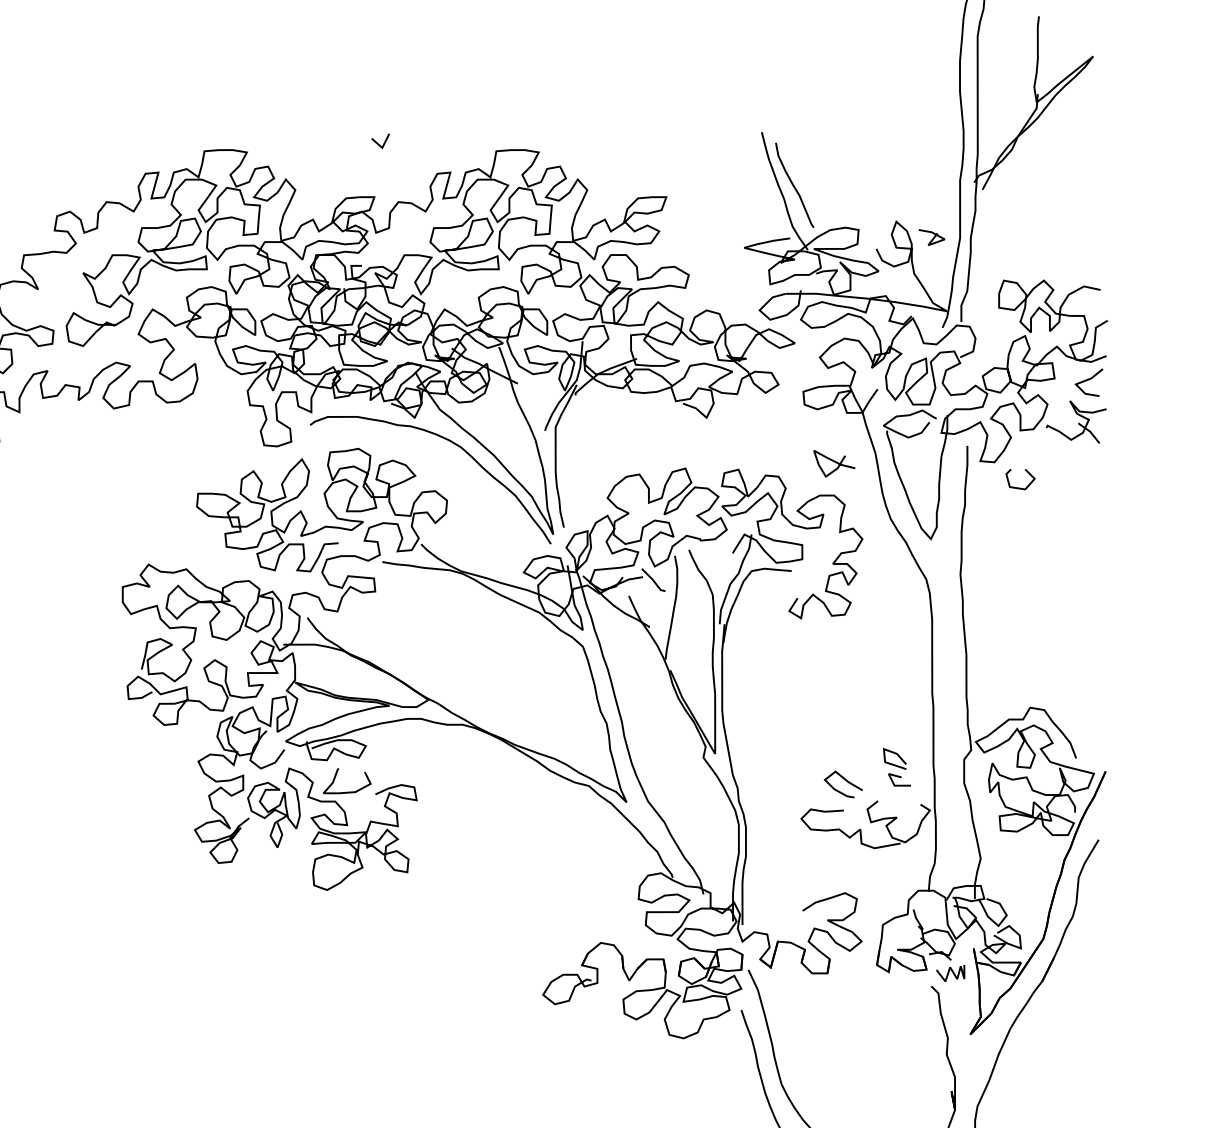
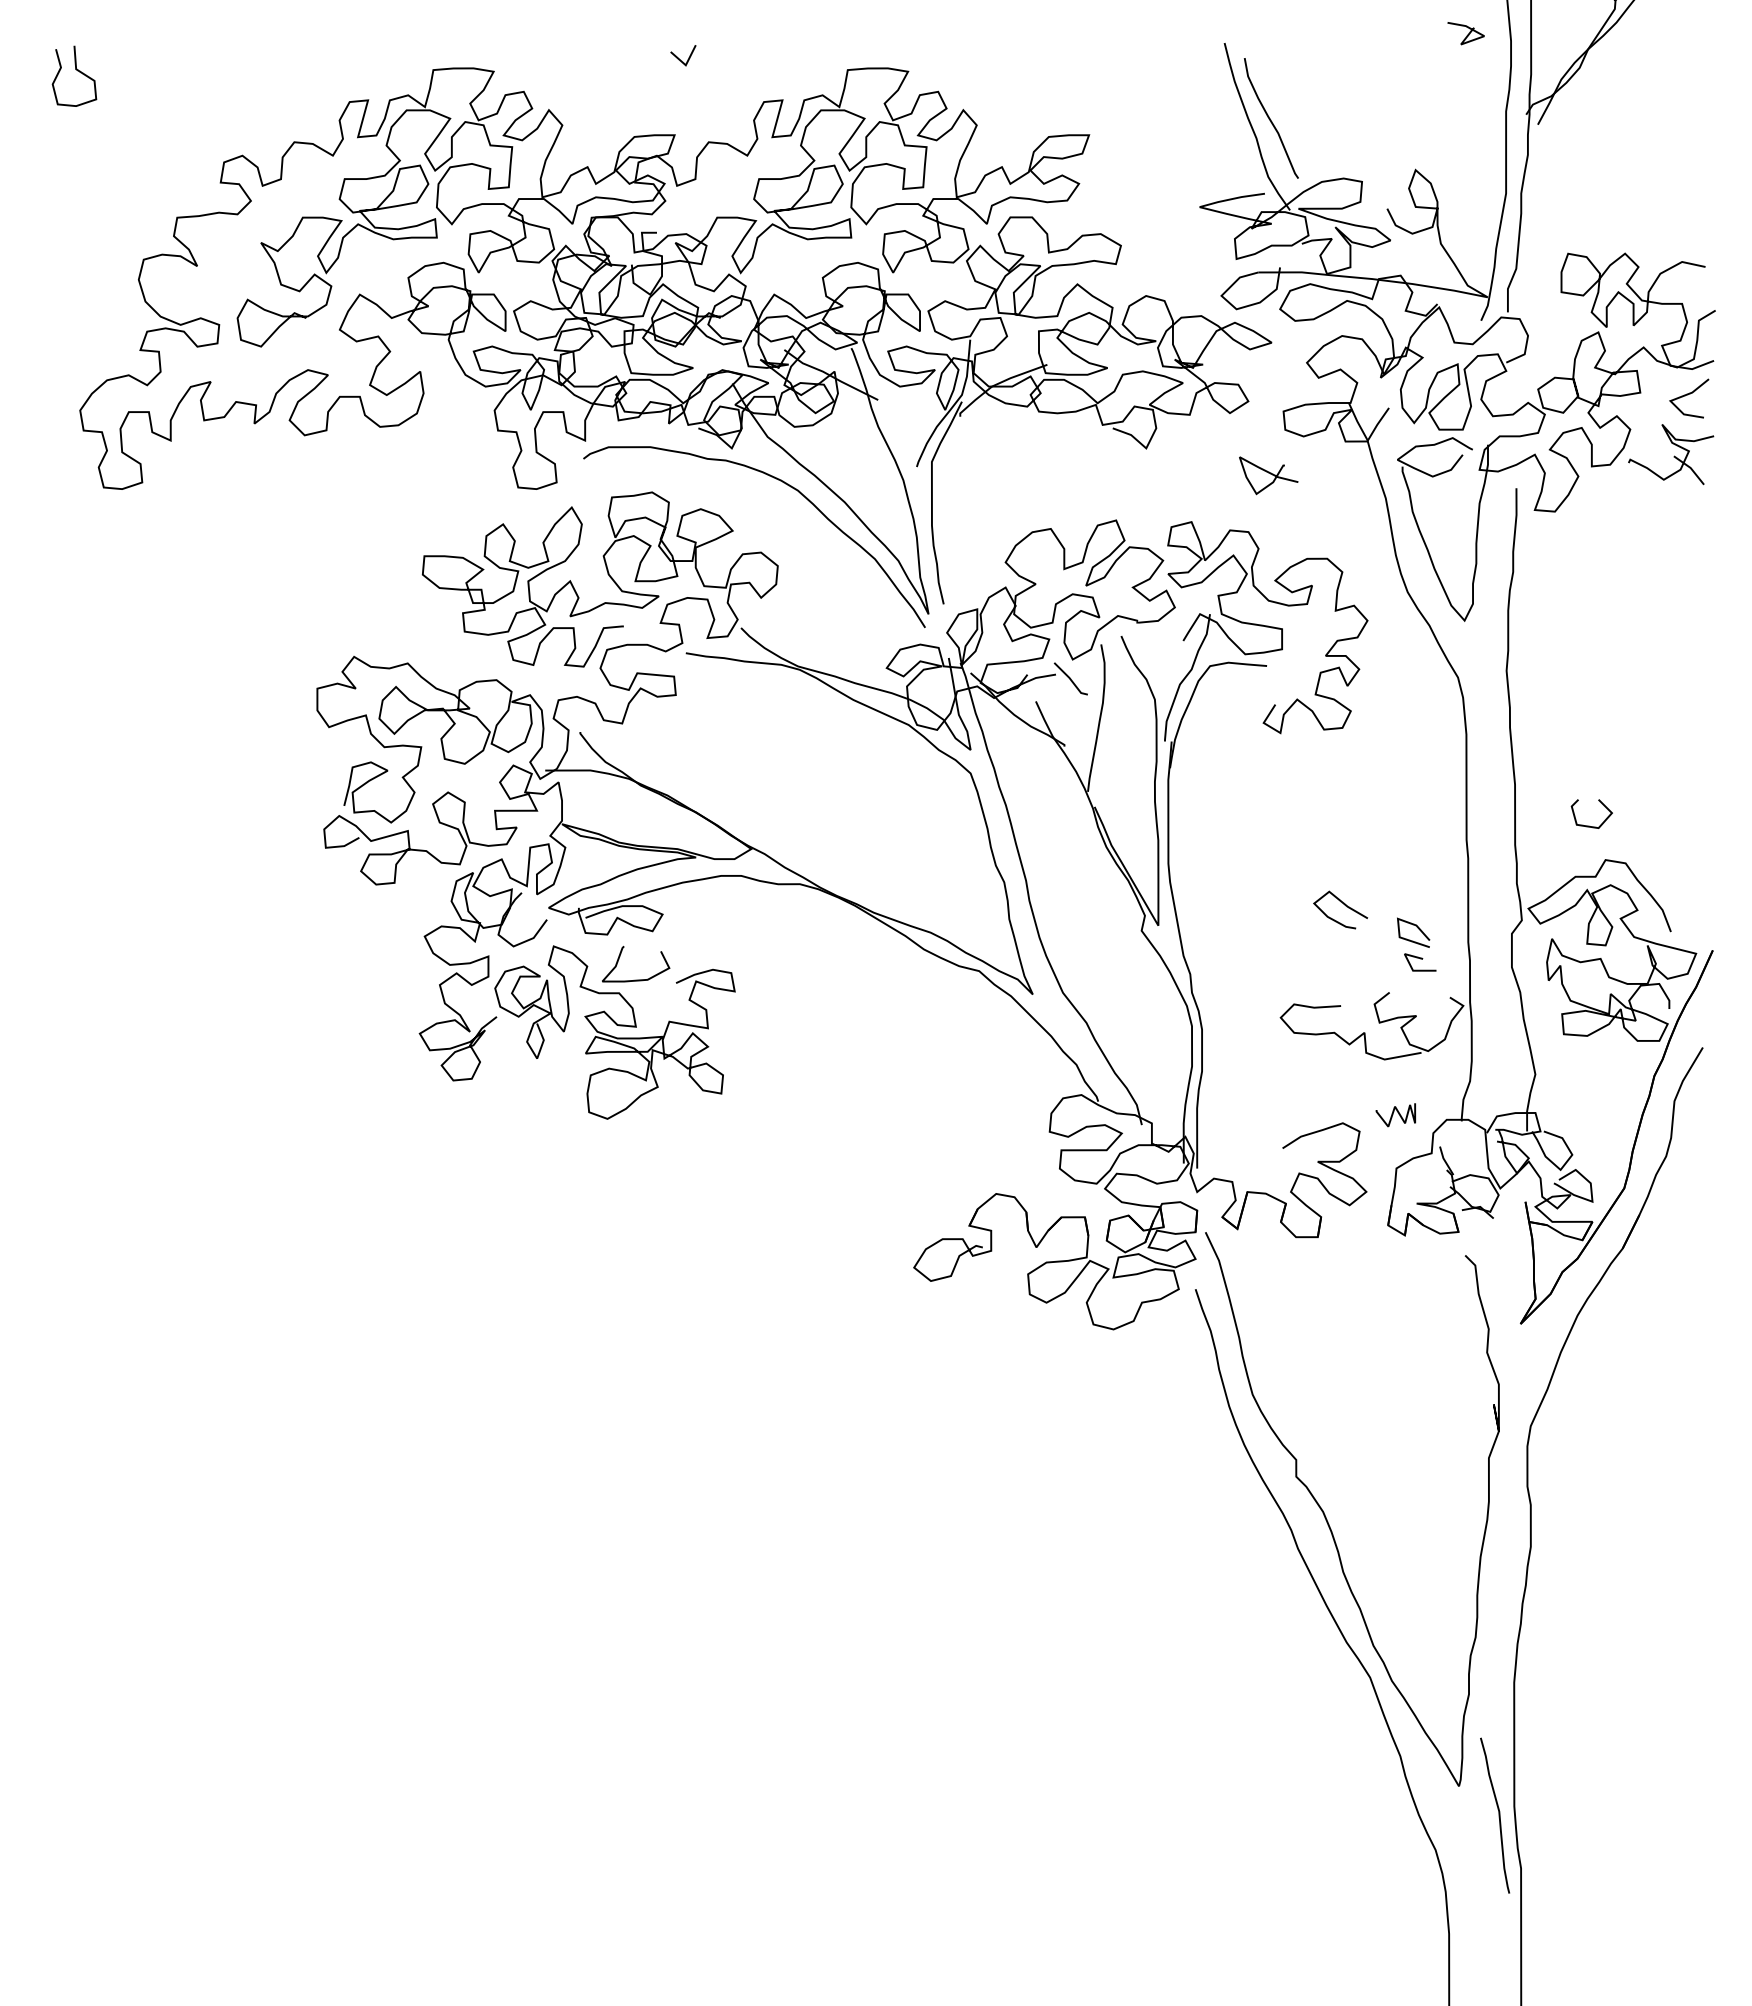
curve: (932, 238) -> (1467, 34), moved
curve: (834, 462) -> (1268, 473), moved
curve: (1018, 487) -> (1589, 825), moved
curve: (846, 781) -> (1344, 905), moved
curve: (949, 972) -> (1393, 1114), moved

